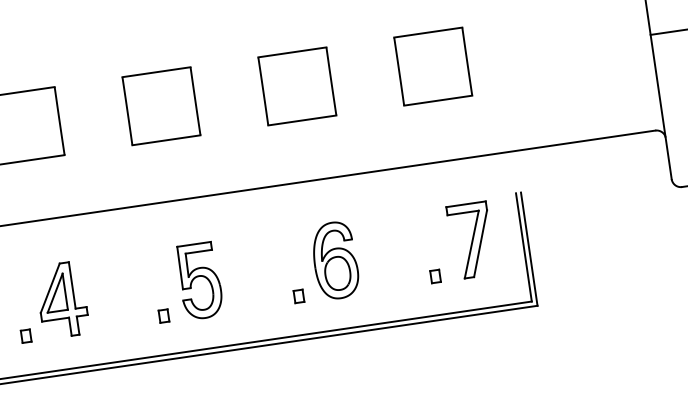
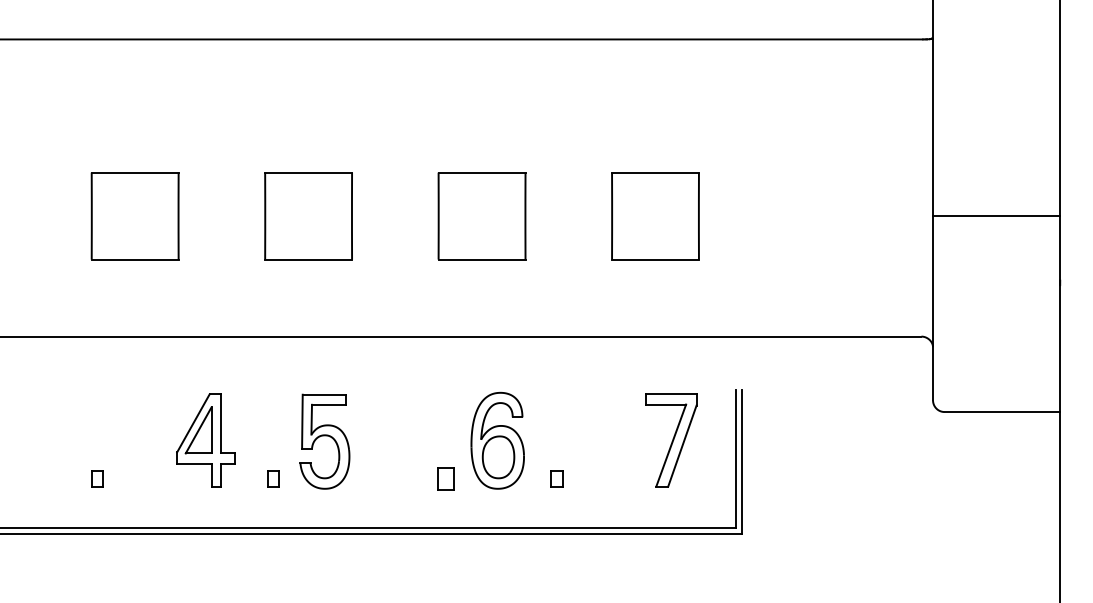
part: (435, 276) -> (556, 478), moved
part: (298, 296) -> (445, 478), size x1.4
part: (61, 300) -> (205, 440), moved

